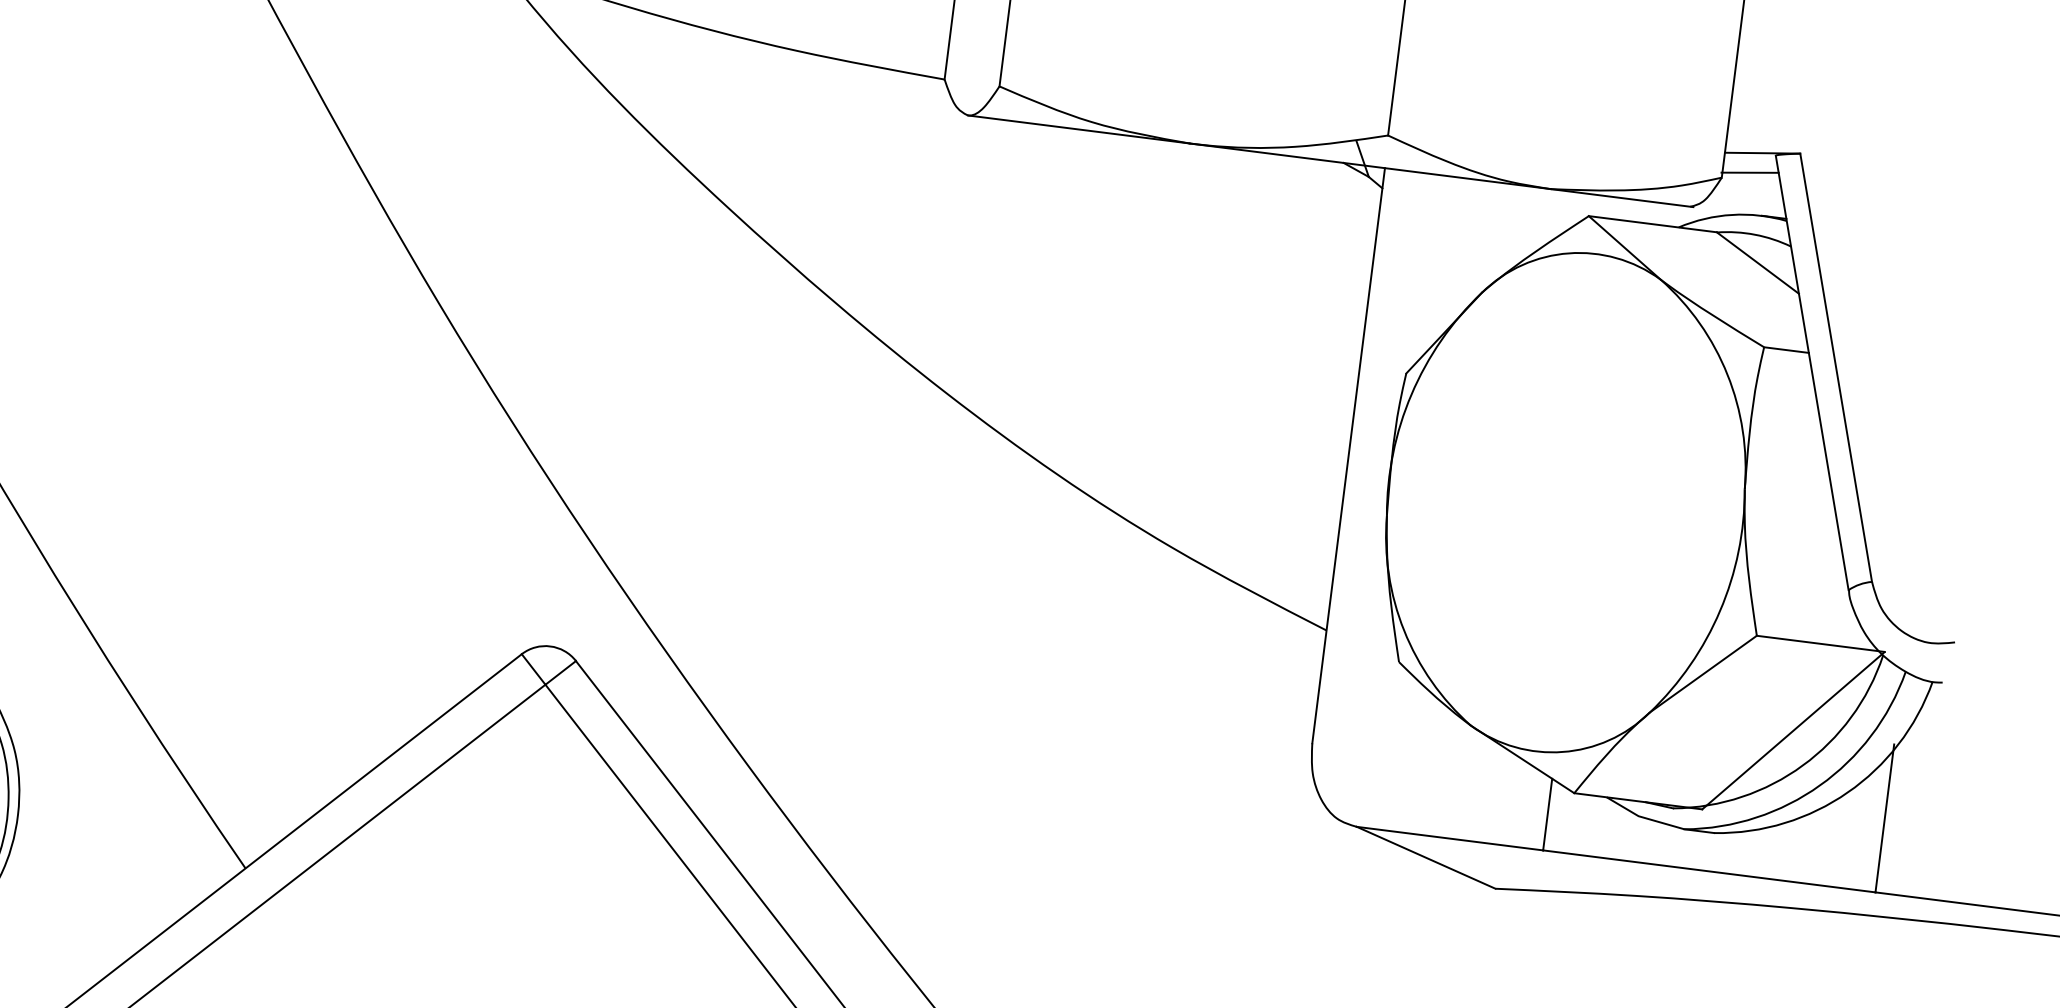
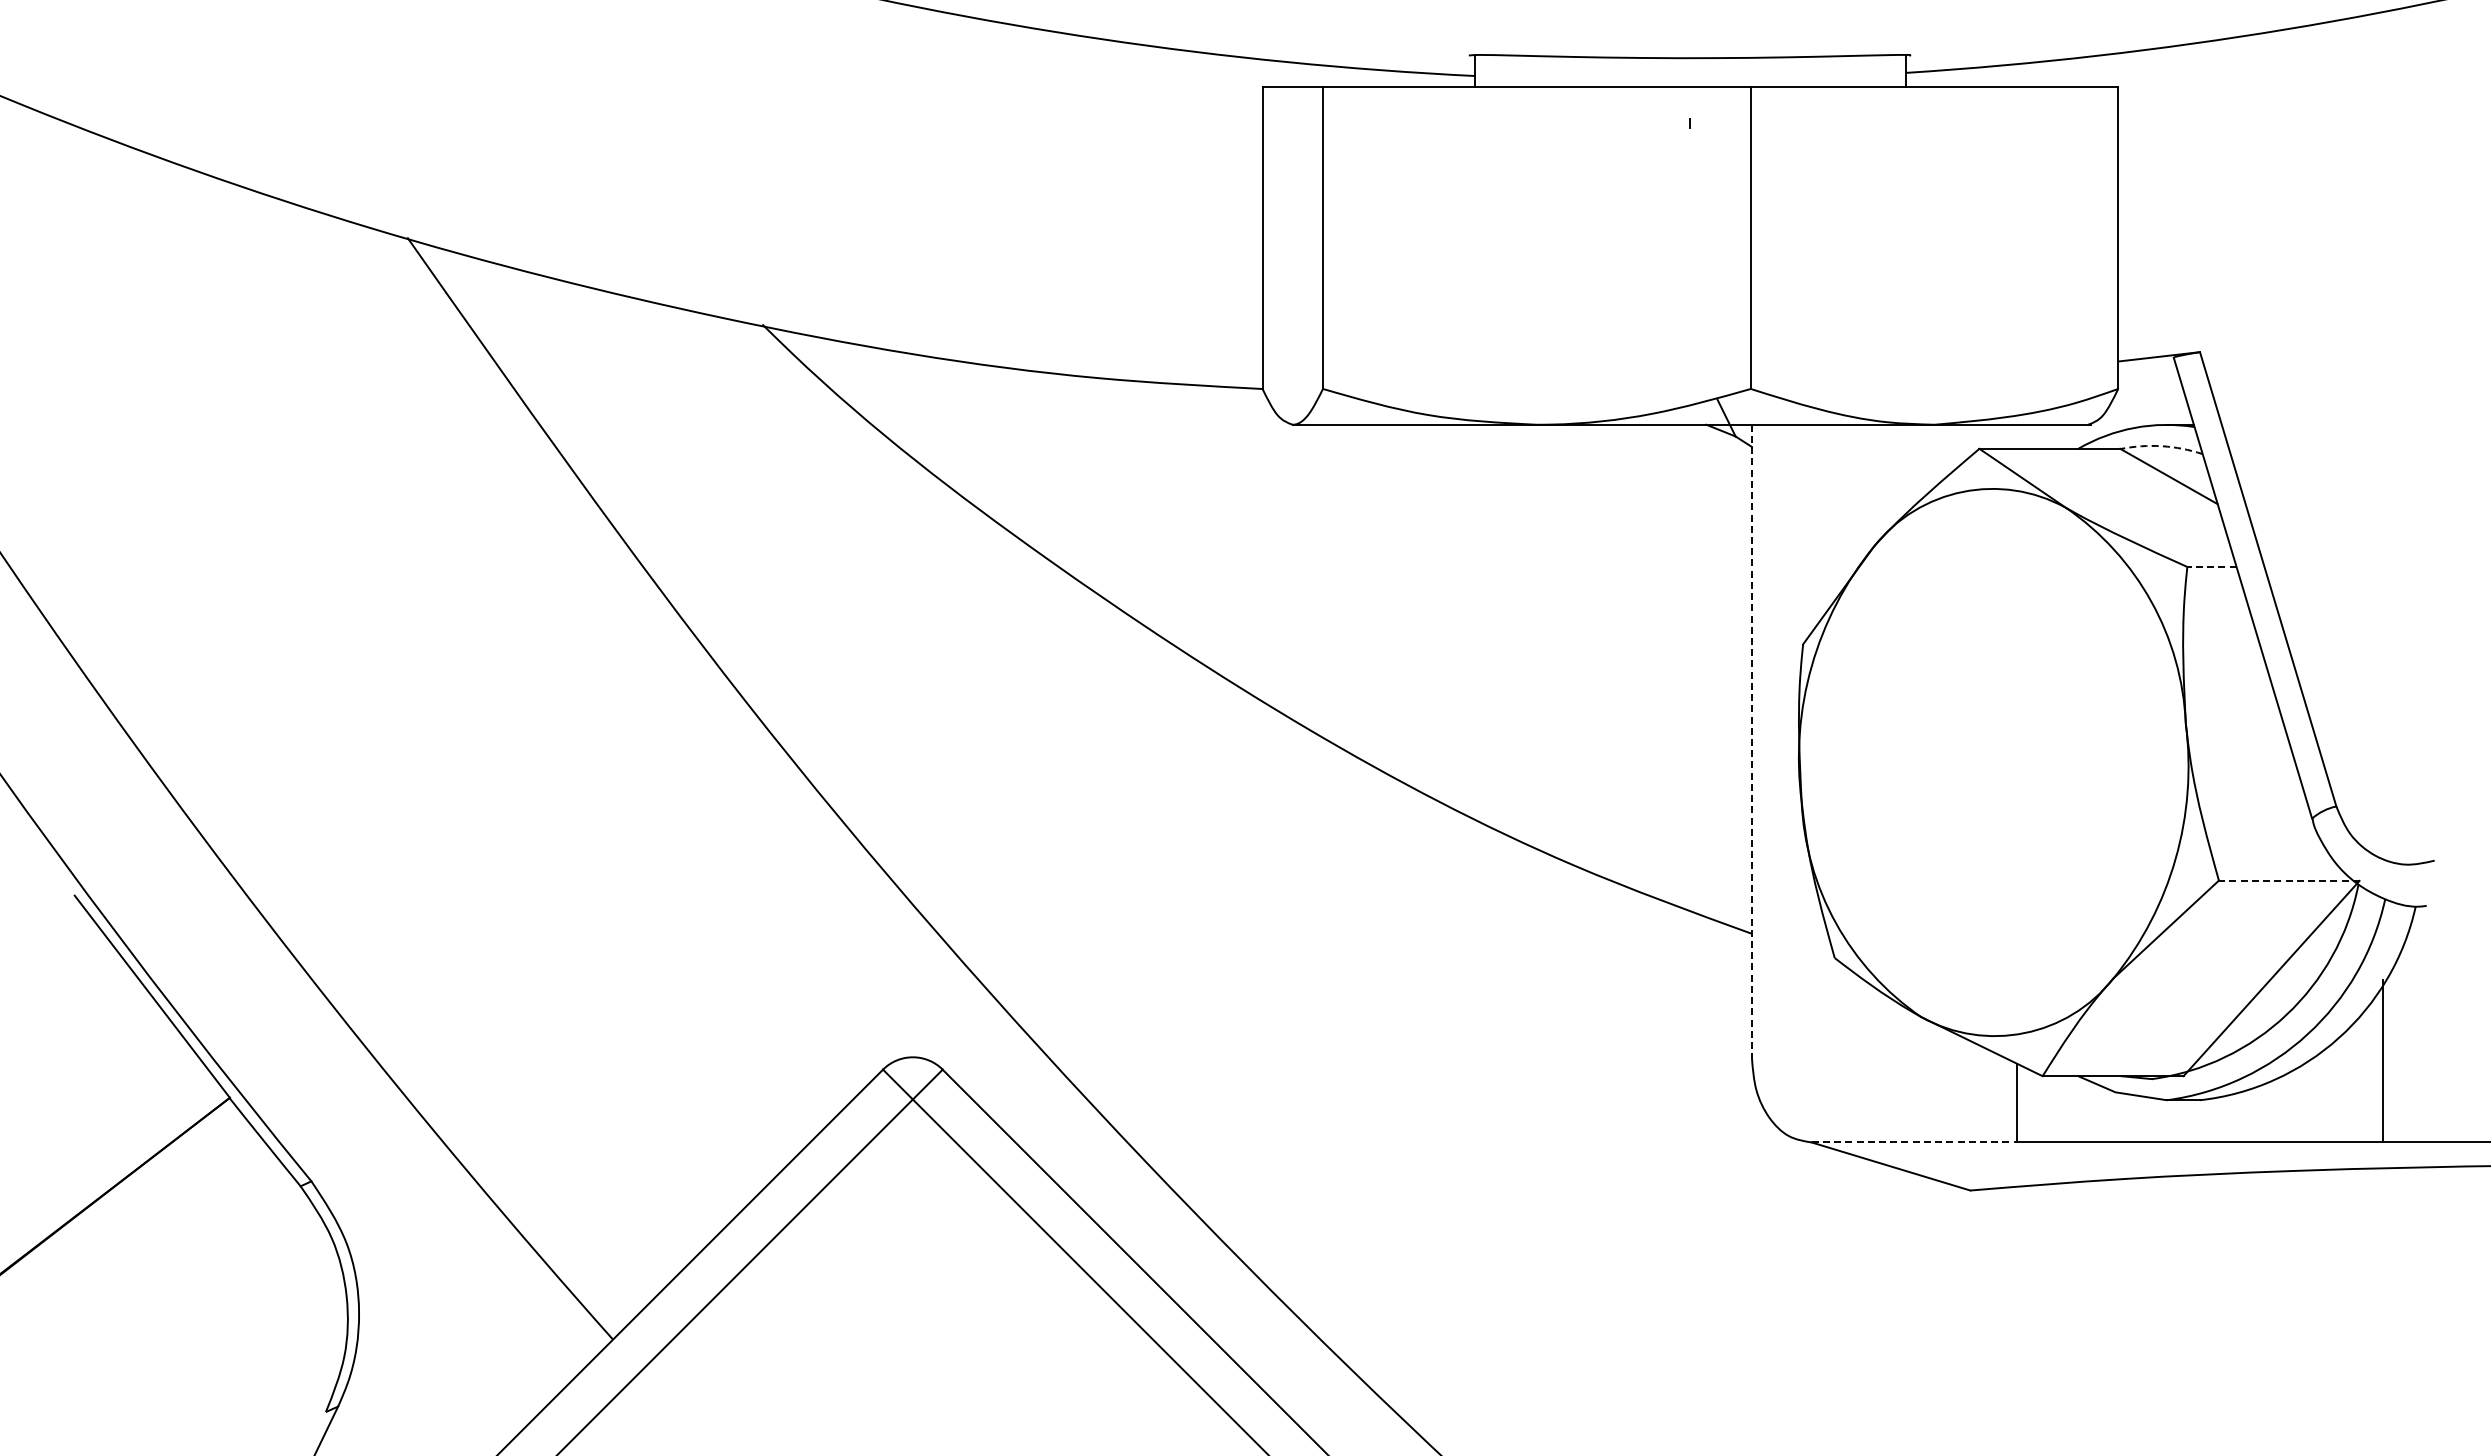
line: (1750, 172) -> (2148, 379), removed
arc: (1754, 234) -> (2161, 446), solid -> dashed
line: (1786, 349) -> (2211, 566), solid -> dashed
line: (1348, 455) -> (1751, 741), solid -> dashed
line: (1820, 643) -> (2288, 880), solid -> dashed
line: (1450, 838) -> (1914, 1142), solid -> dashed

